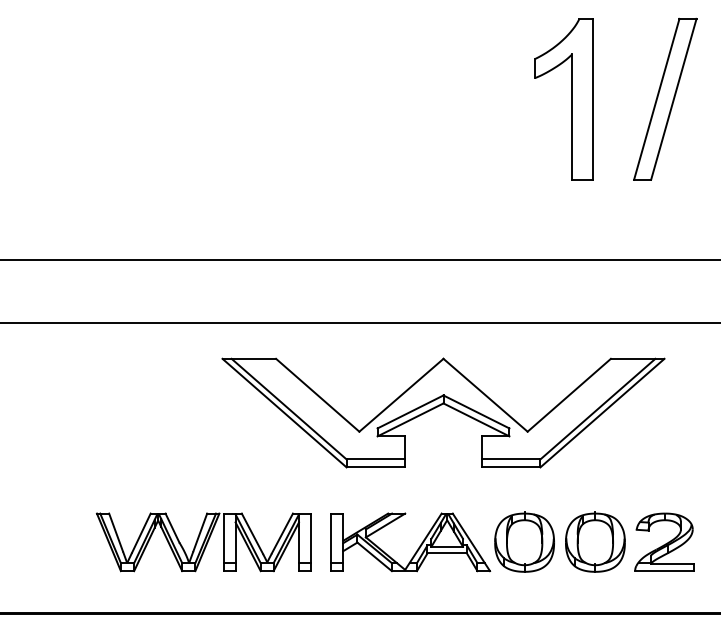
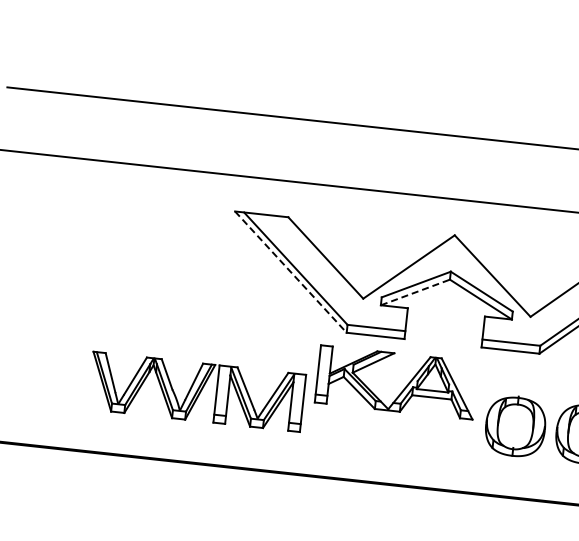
line: (284, 413) -> (290, 272), solid -> dashed
line: (410, 419) -> (415, 292), solid -> dashed
part: (417, 548) -> (402, 389), moved

